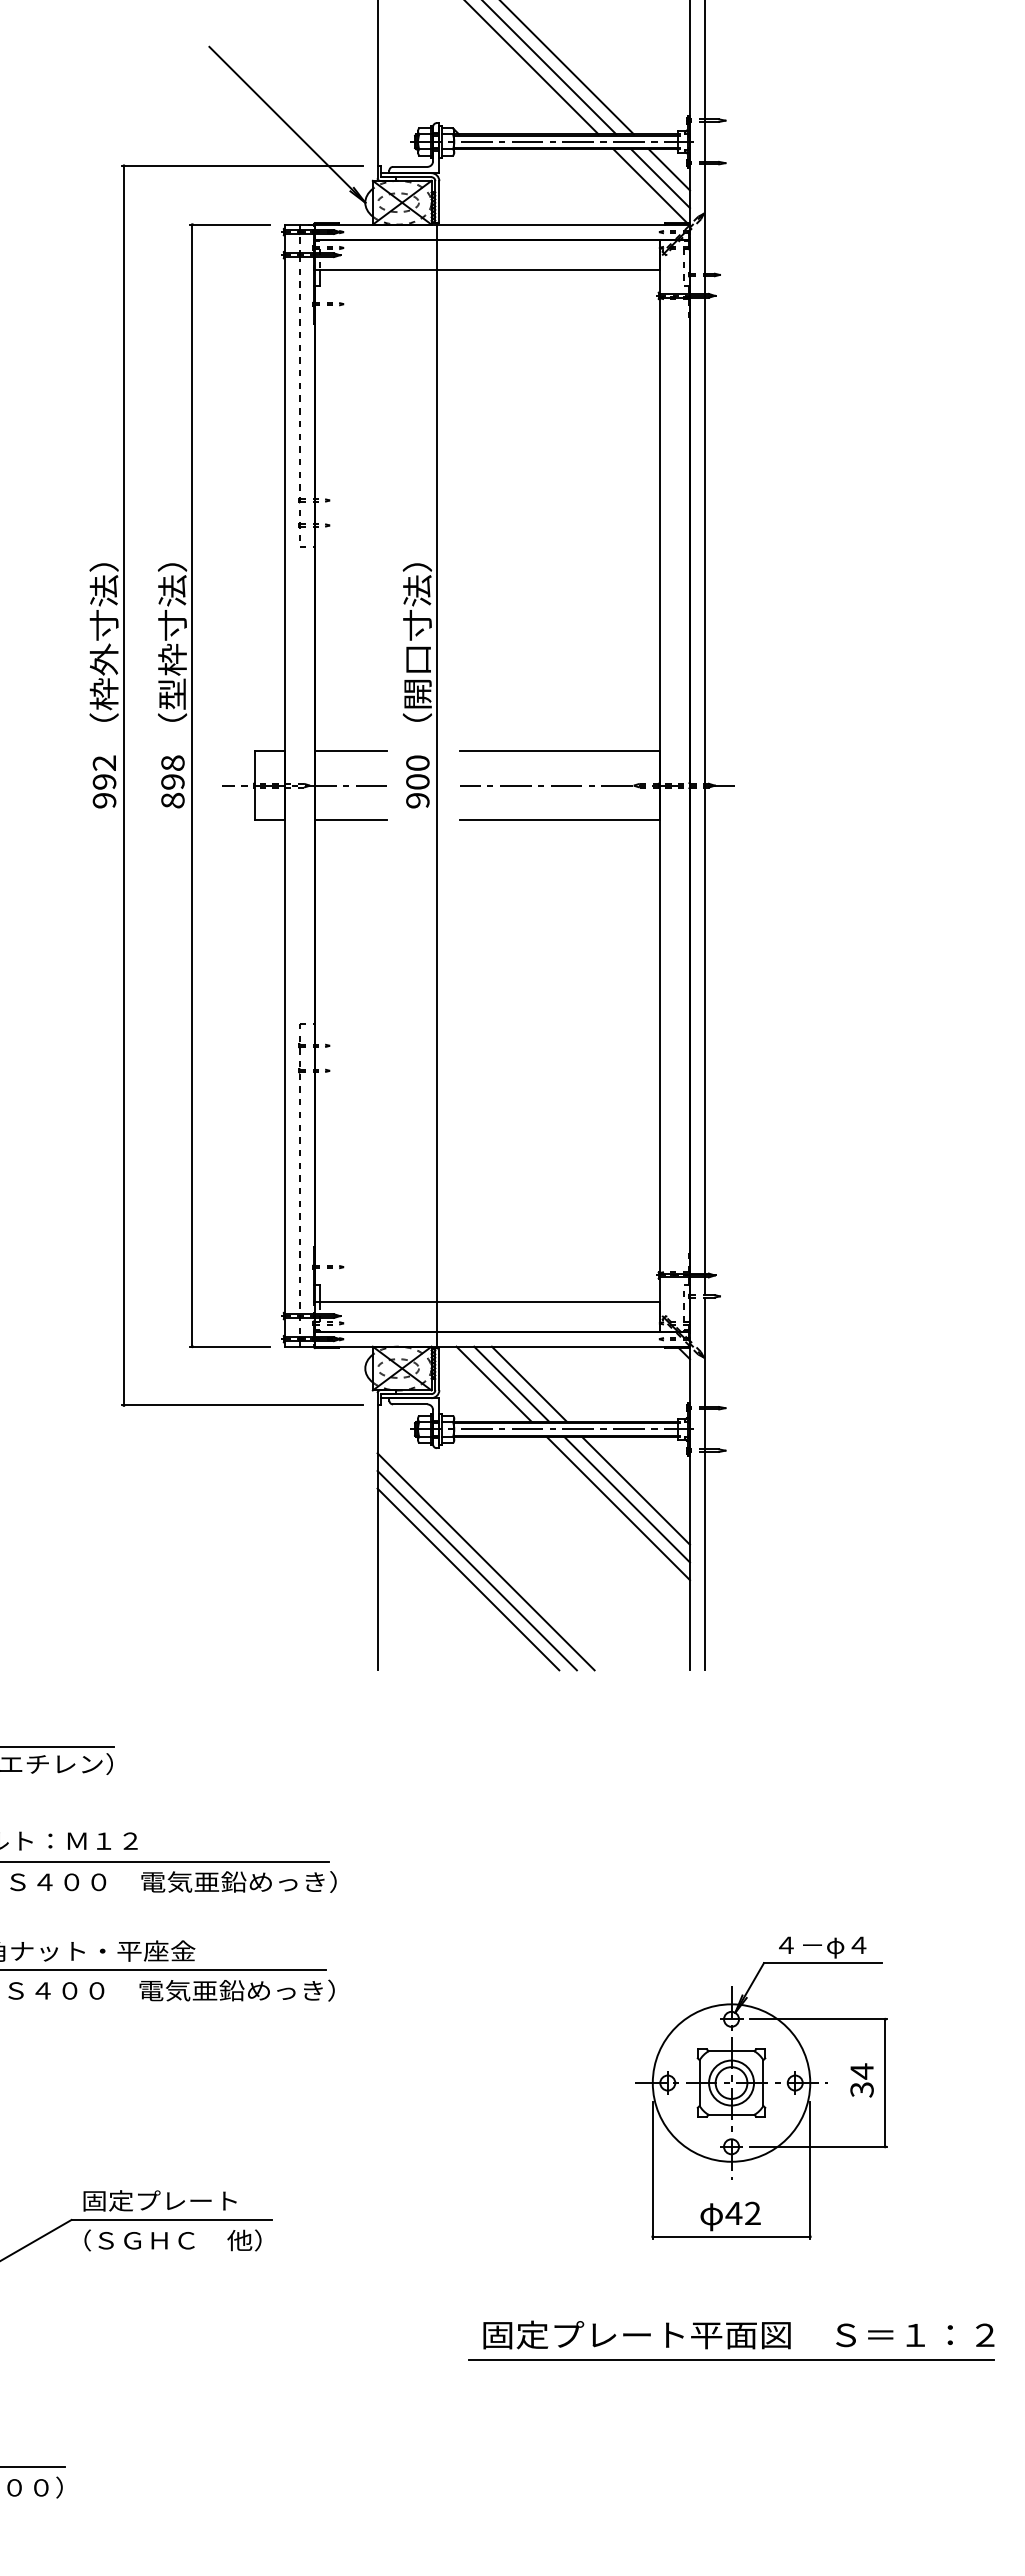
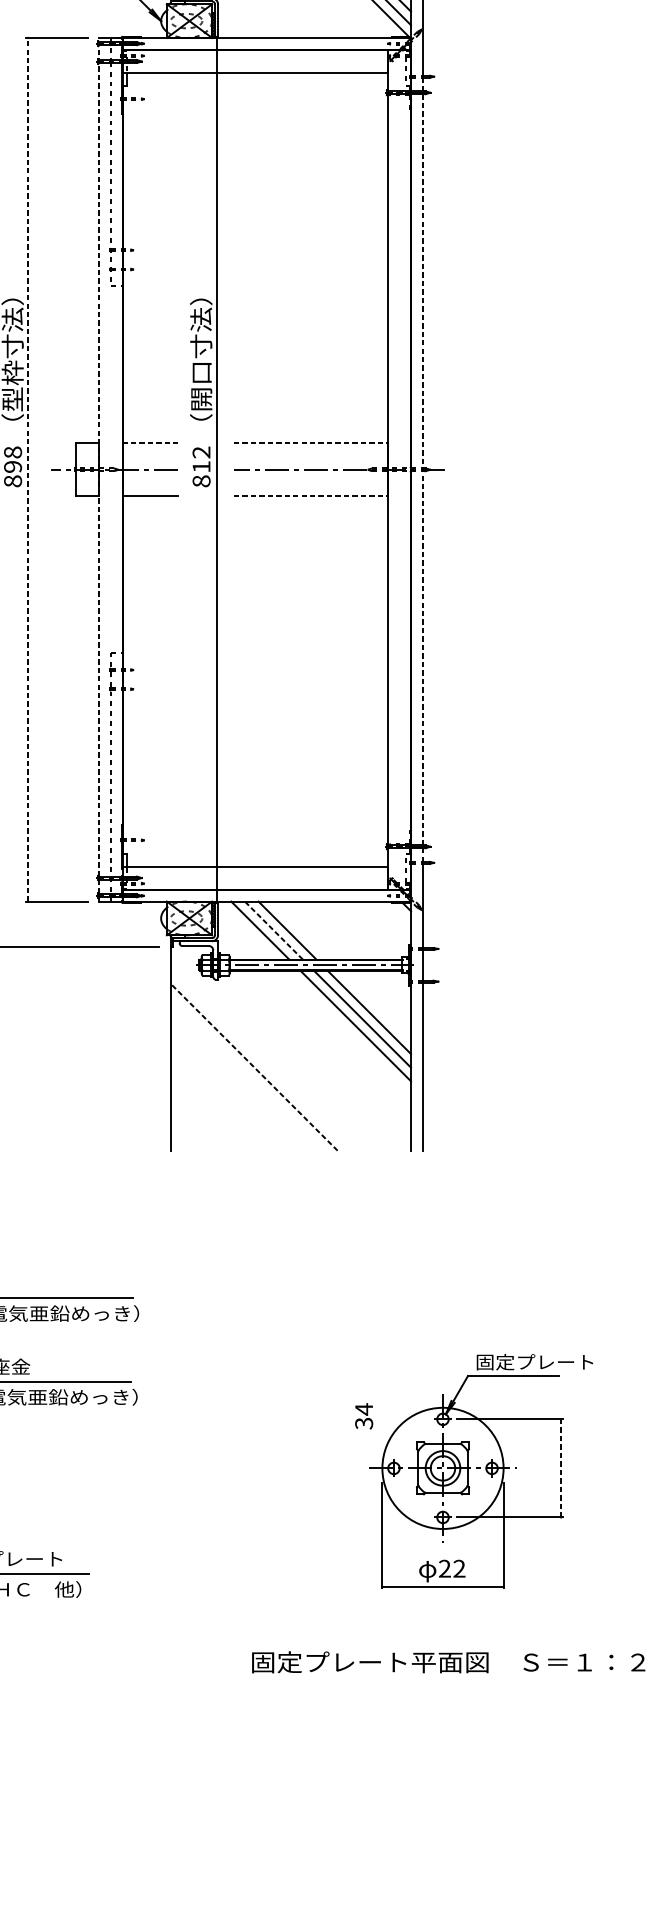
line: (351, 751) -> (150, 443), solid -> dashed
line: (560, 751) -> (311, 443), solid -> dashed
text: (417, 781) -> (201, 466), 900 -> 812
line: (192, 785) -> (28, 469), solid -> dashed
line: (285, 785) -> (99, 469), solid -> dashed
line: (704, 785) -> (422, 469), solid -> dashed
line: (560, 820) -> (311, 496), solid -> dashed
line: (511, 1383) -> (273, 929), solid -> dashed
line: (485, 1561) -> (253, 1066), solid -> dashed
line: (476, 1570) -> (246, 1073), removed
line: (468, 1579) -> (240, 1080), removed
text: (850, 1946) -> (534, 1363), ４－φ４ -> 固定プレート
text: (861, 2080) -> (363, 1416), moved
line: (885, 2083) -> (561, 1468), solid -> dashed
text: (733, 2212) -> (444, 1568), 42 -> 22
line: (731, 2360) -> (442, 1681), removed

